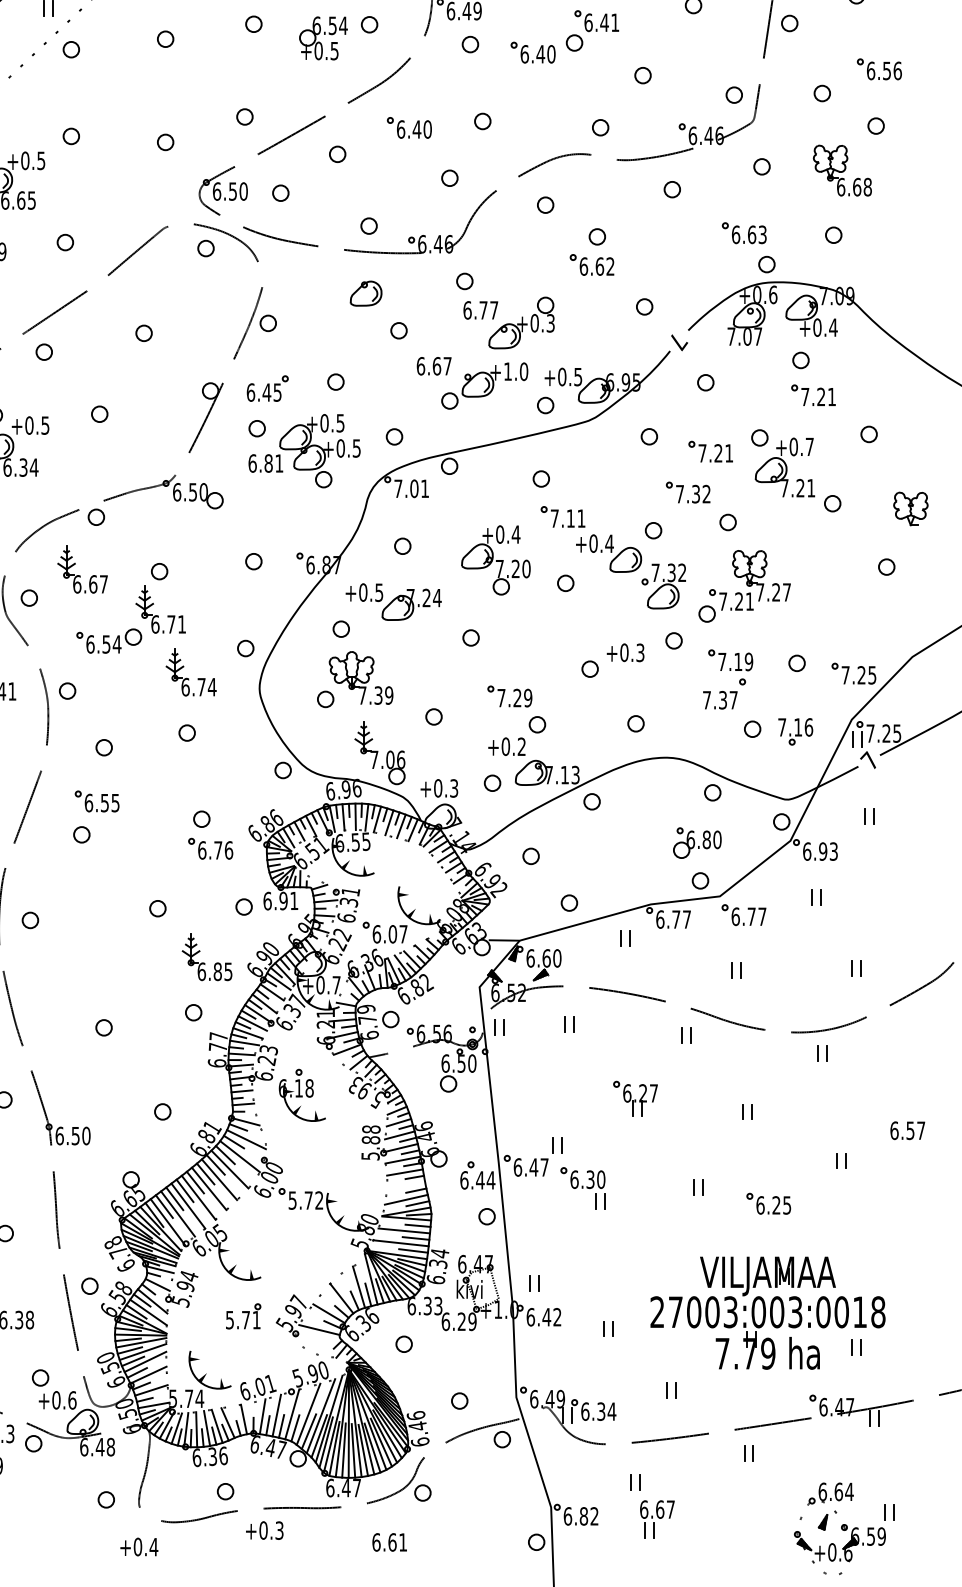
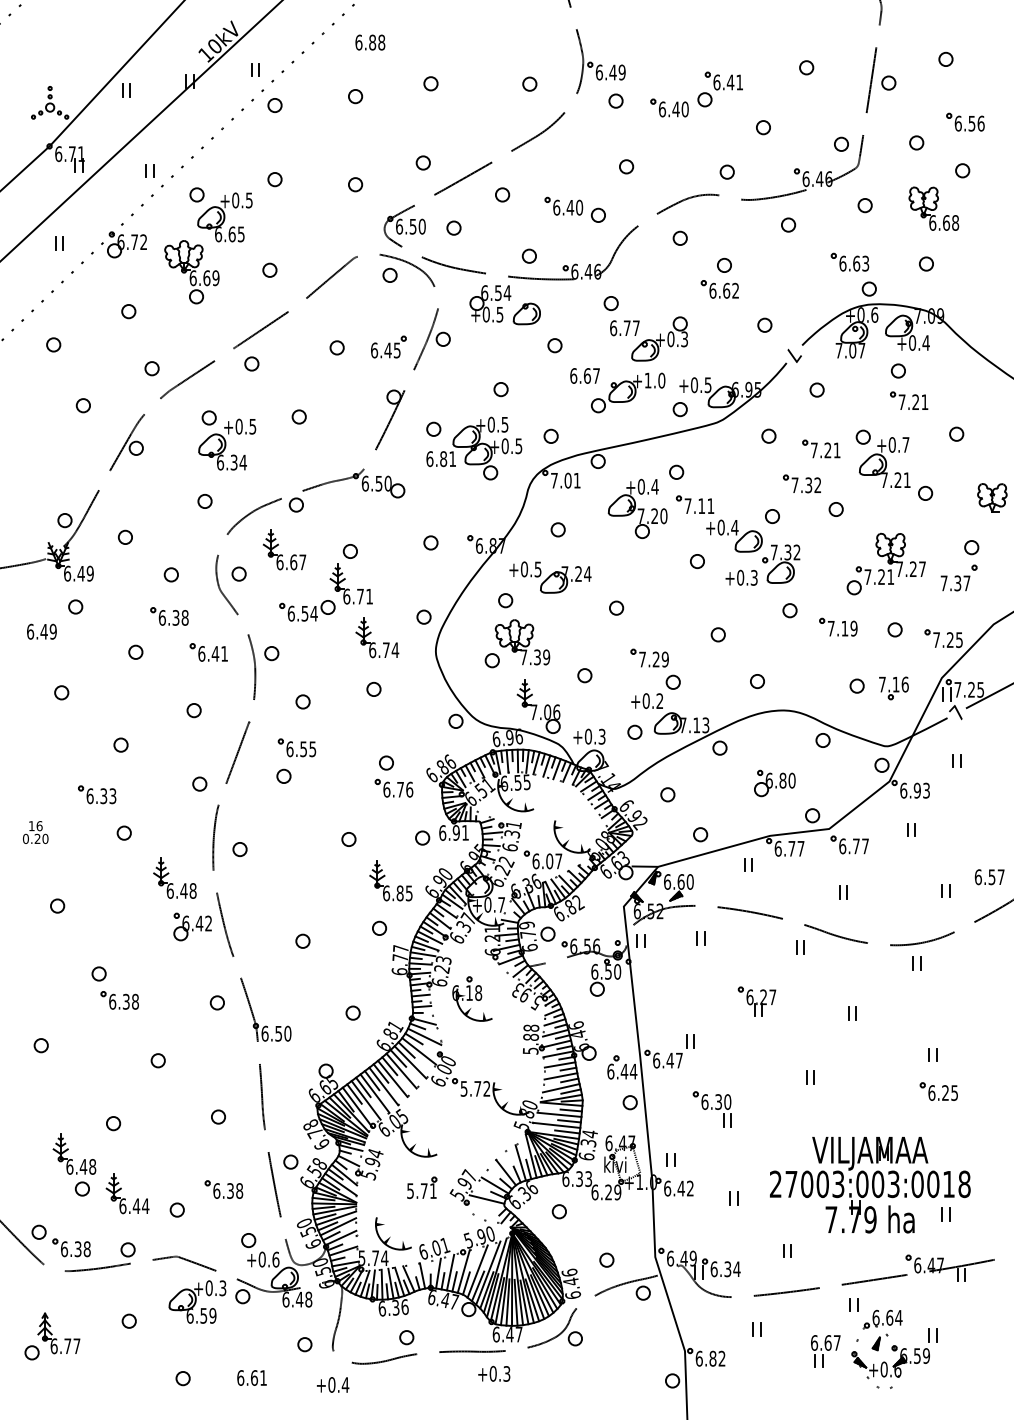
part: (323, 37) -> (490, 303), moved
part: (408, 126) -> (563, 205), moved
part: (267, 387) -> (388, 346), moved
part: (495, 559) -> (637, 508), moved
part: (743, 585) -> (885, 563), moved
text: (625, 652) -> (741, 577), moved
part: (723, 693) -> (958, 577), moved
part: (696, 843) -> (774, 783), moved
text: (907, 1131) -> (989, 877), moved
line: (405, 1186) -> (560, 1076), added
part: (582, 1188) -> (711, 1109), moved
part: (768, 1203) -> (938, 1091), moved
part: (657, 1519) -> (825, 1351), moved
part: (844, 1527) -> (894, 1348), moved
text: (265, 1530) -> (494, 1373), moved
text: (389, 1541) -> (251, 1377), moved

